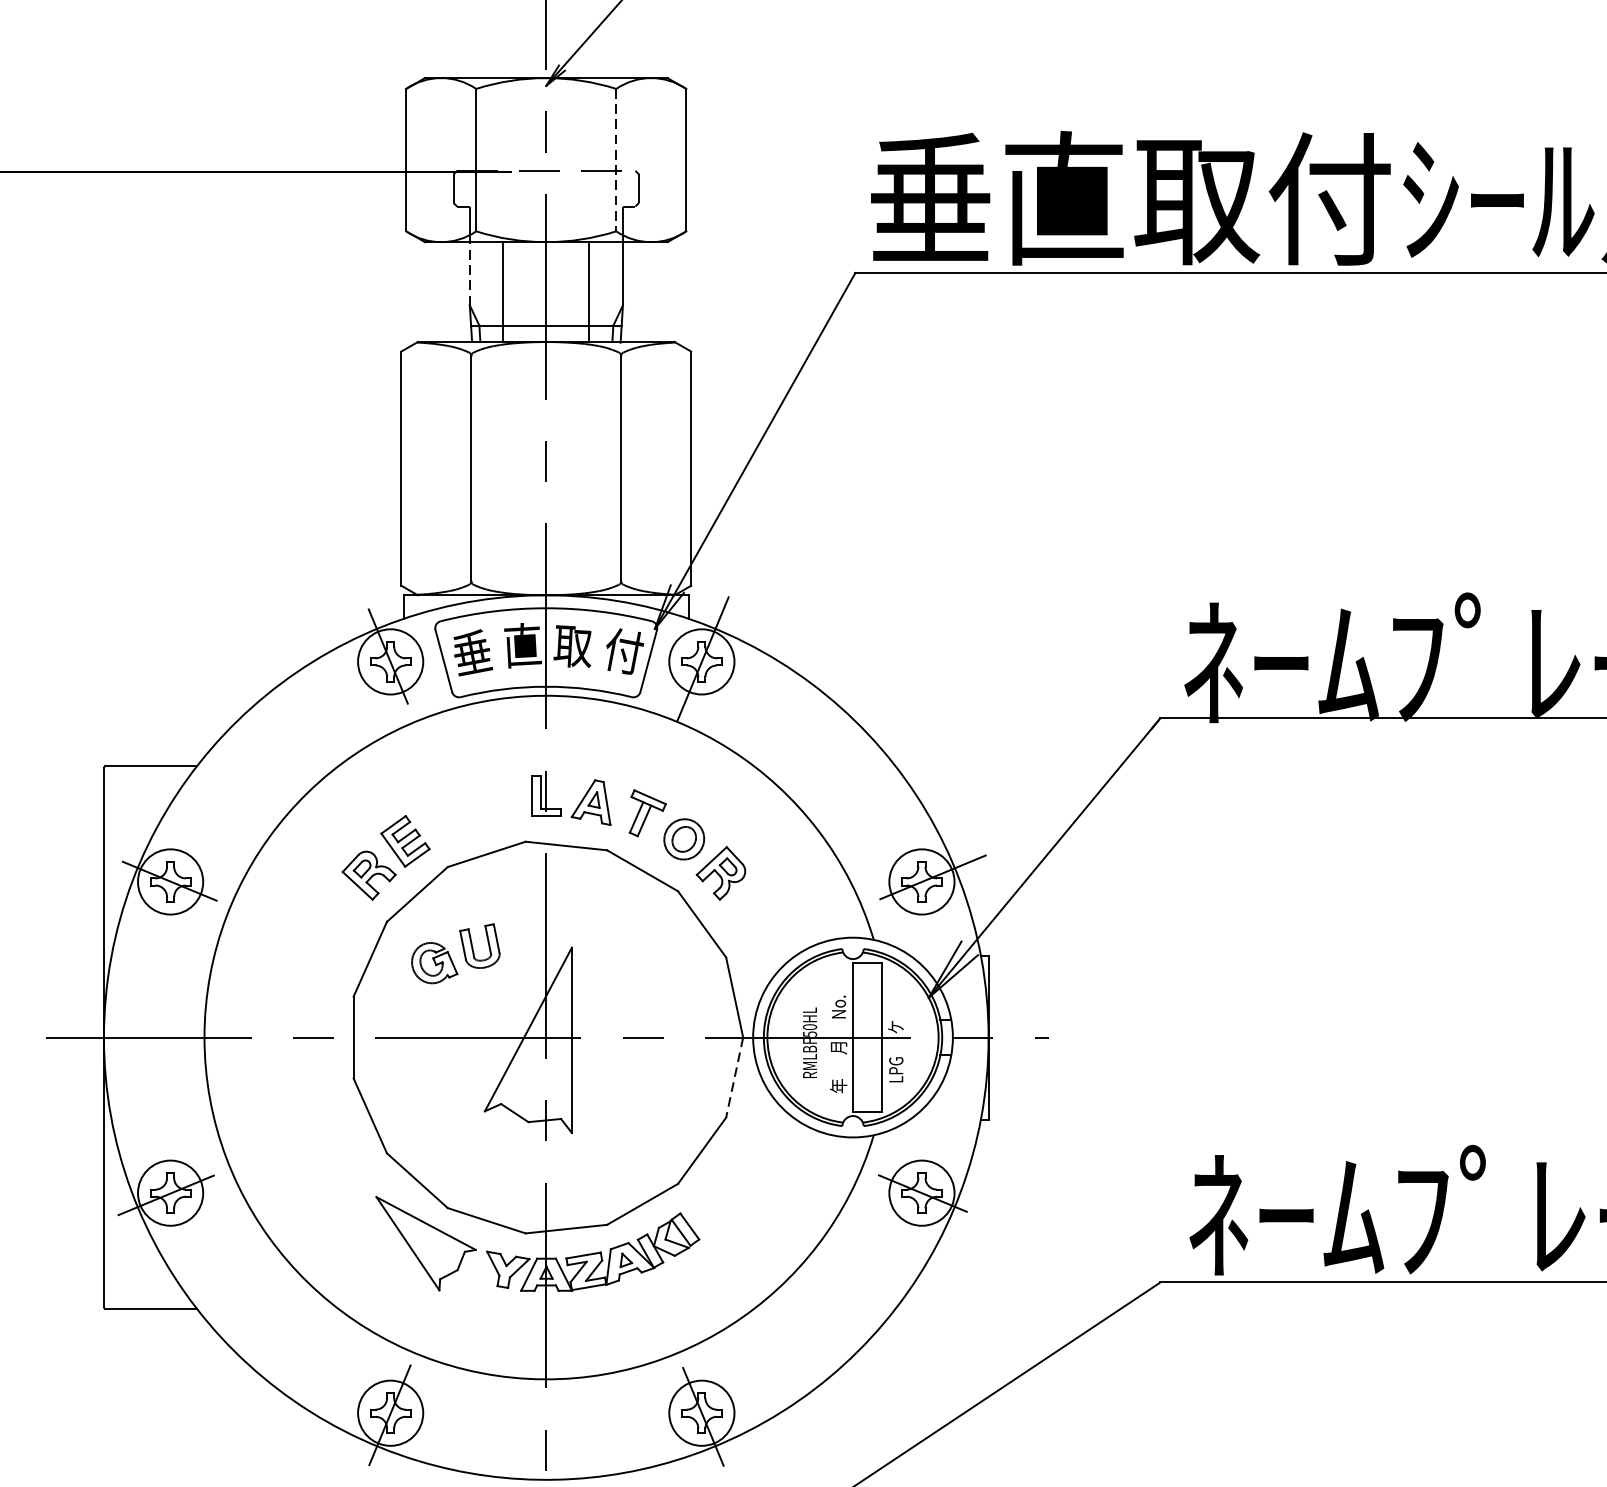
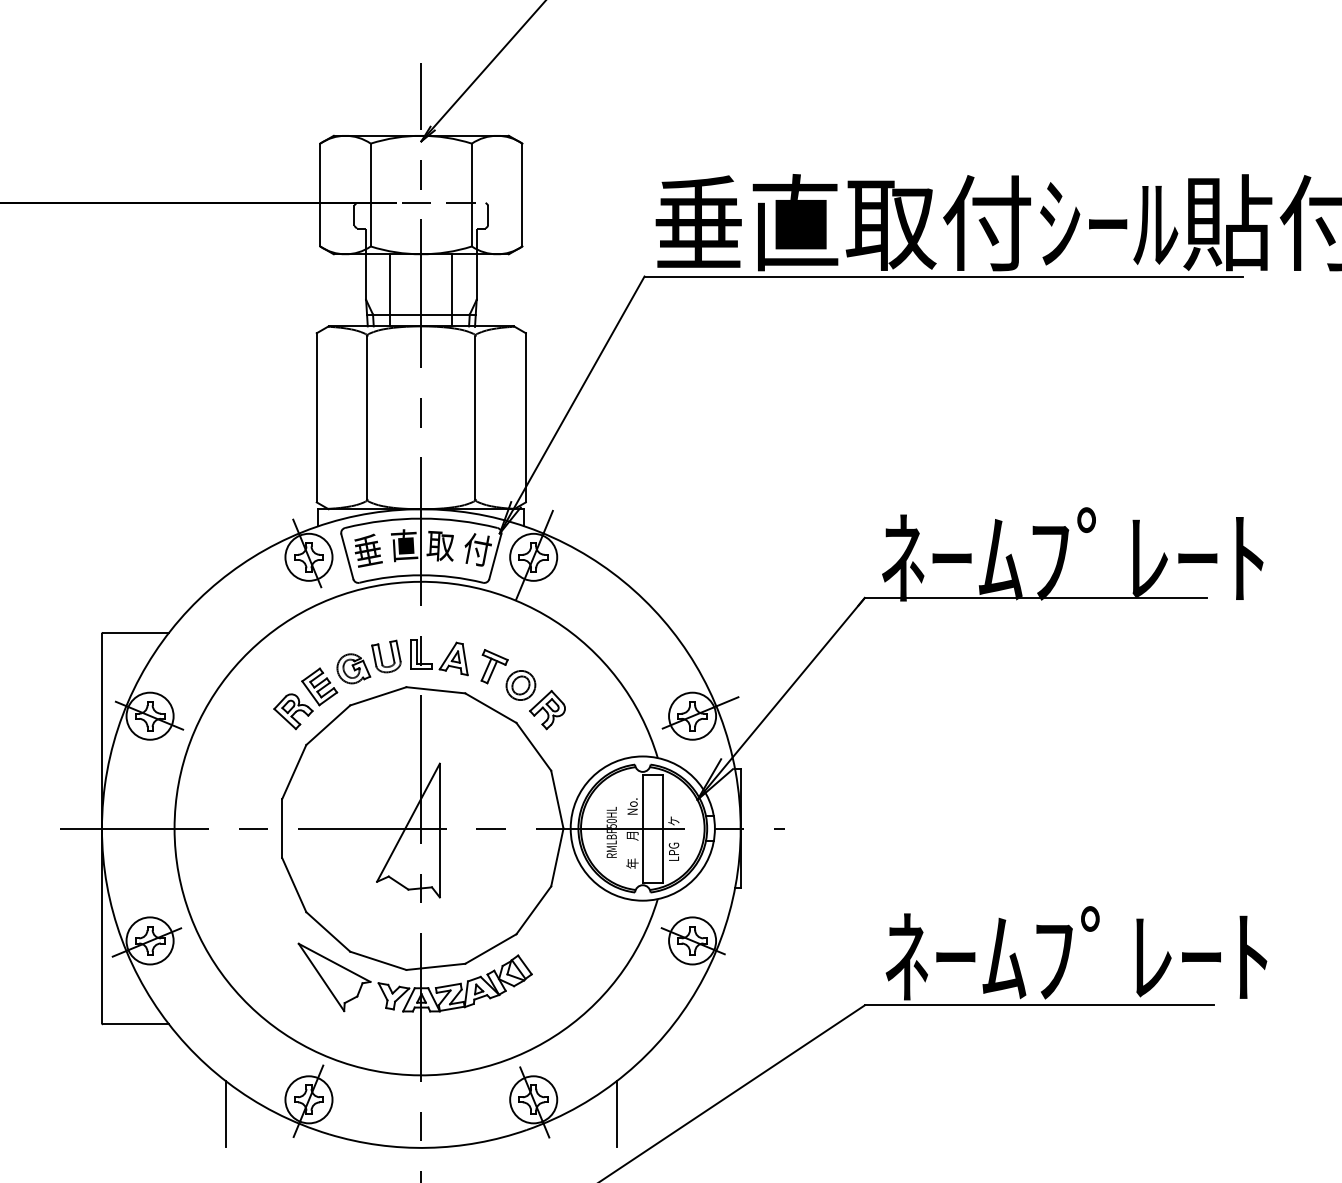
line: (615, 160) -> (471, 195), dashed -> solid
line: (468, 274) -> (365, 277), dashed -> solid
part: (455, 952) -> (368, 661), moved
line: (734, 1077) -> (557, 857), dashed -> solid
line: (275, 1432) -> (225, 1113), added
line: (817, 1432) -> (617, 1113), added

